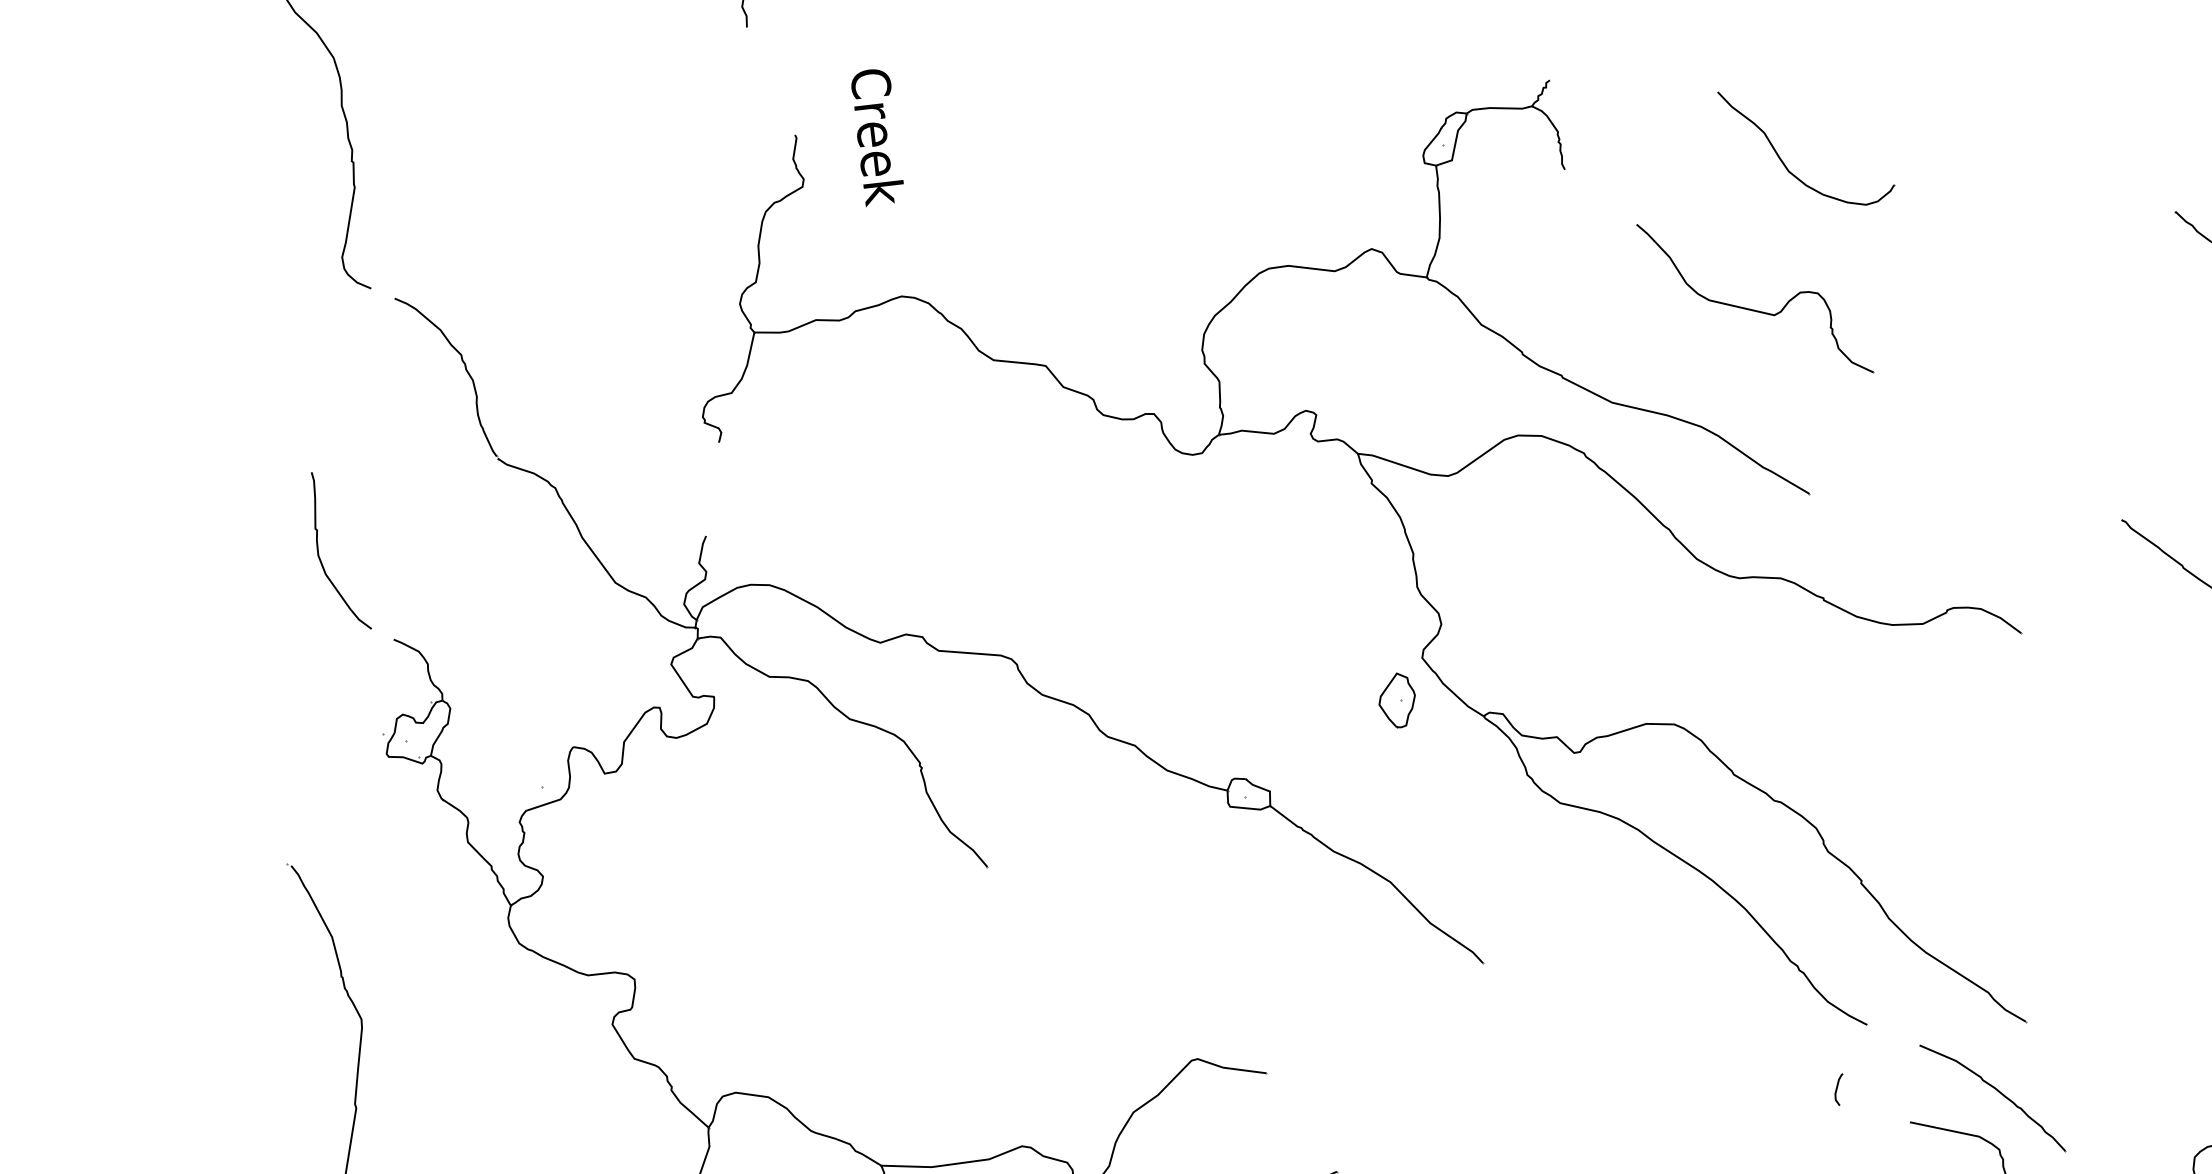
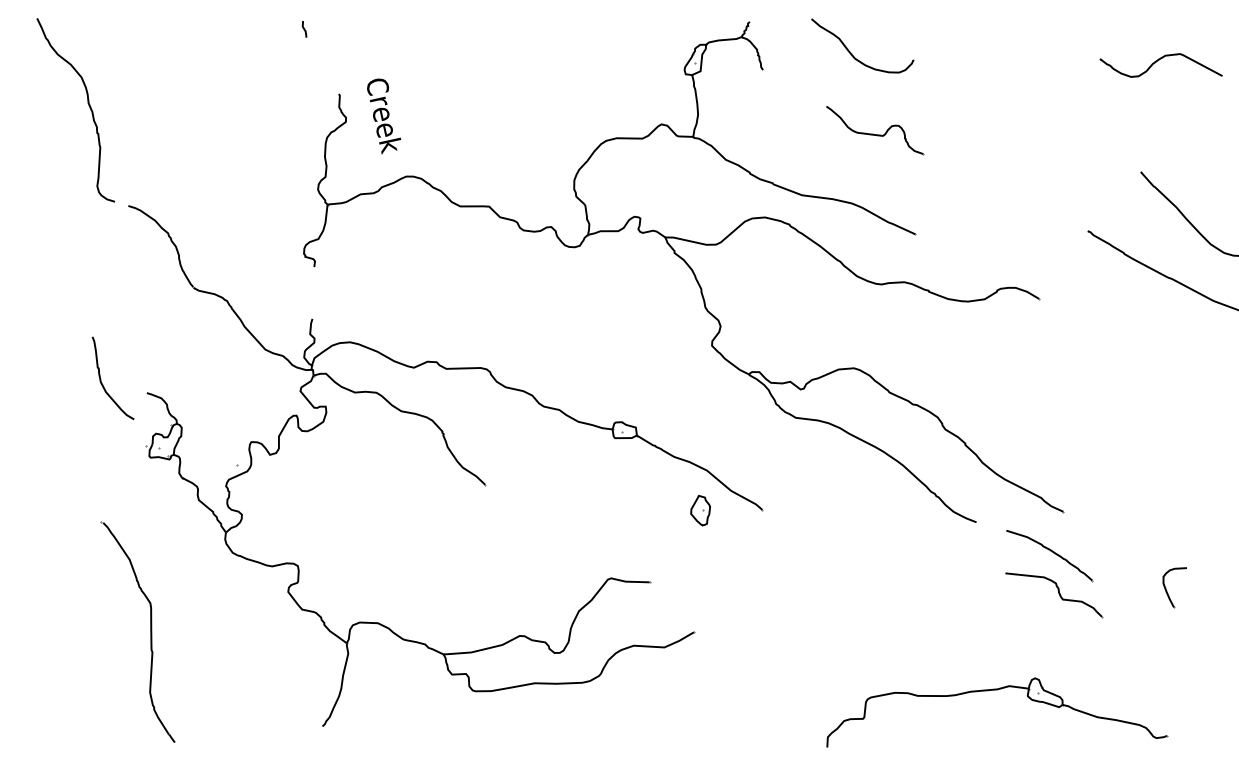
text: (877, 138) -> (384, 116), moved
part: (1783, 159) -> (851, 52), moved
part: (1756, 299) -> (875, 130), size x0.7
curve: (321, 556) -> (102, 382), moved
part: (1396, 700) -> (700, 510), moved
curve: (1838, 1089) -> (964, 559), removed

